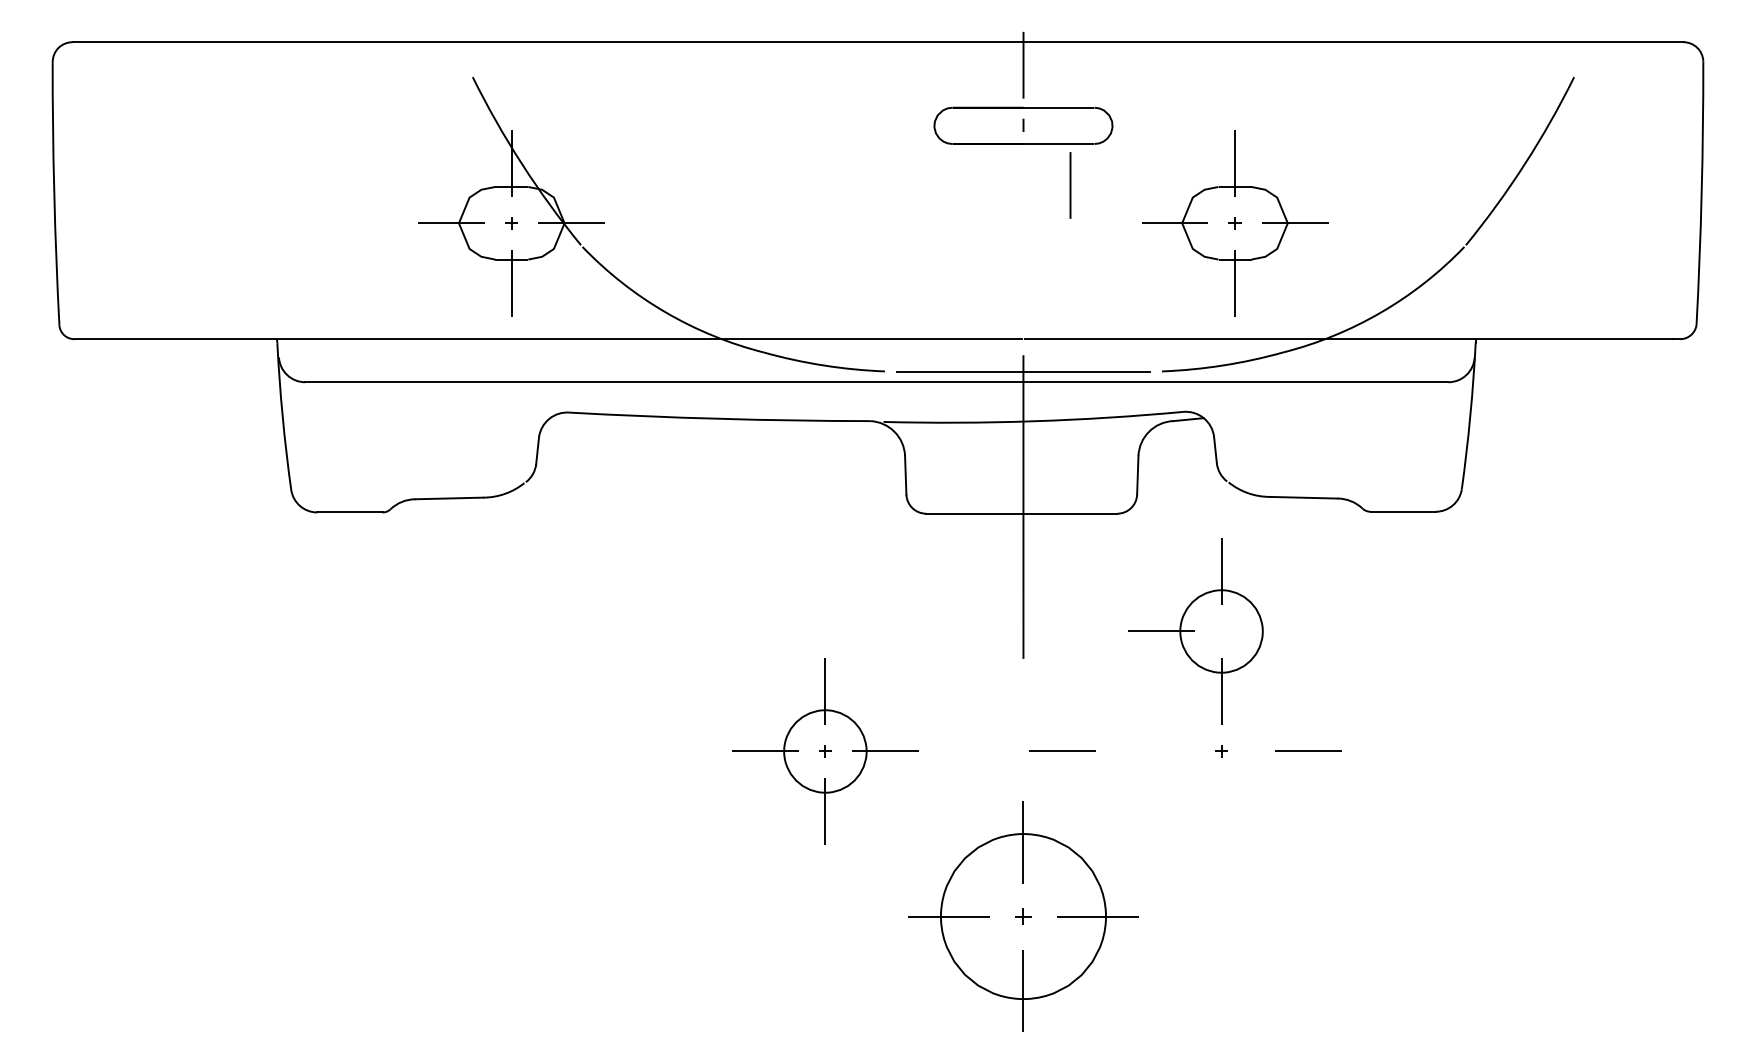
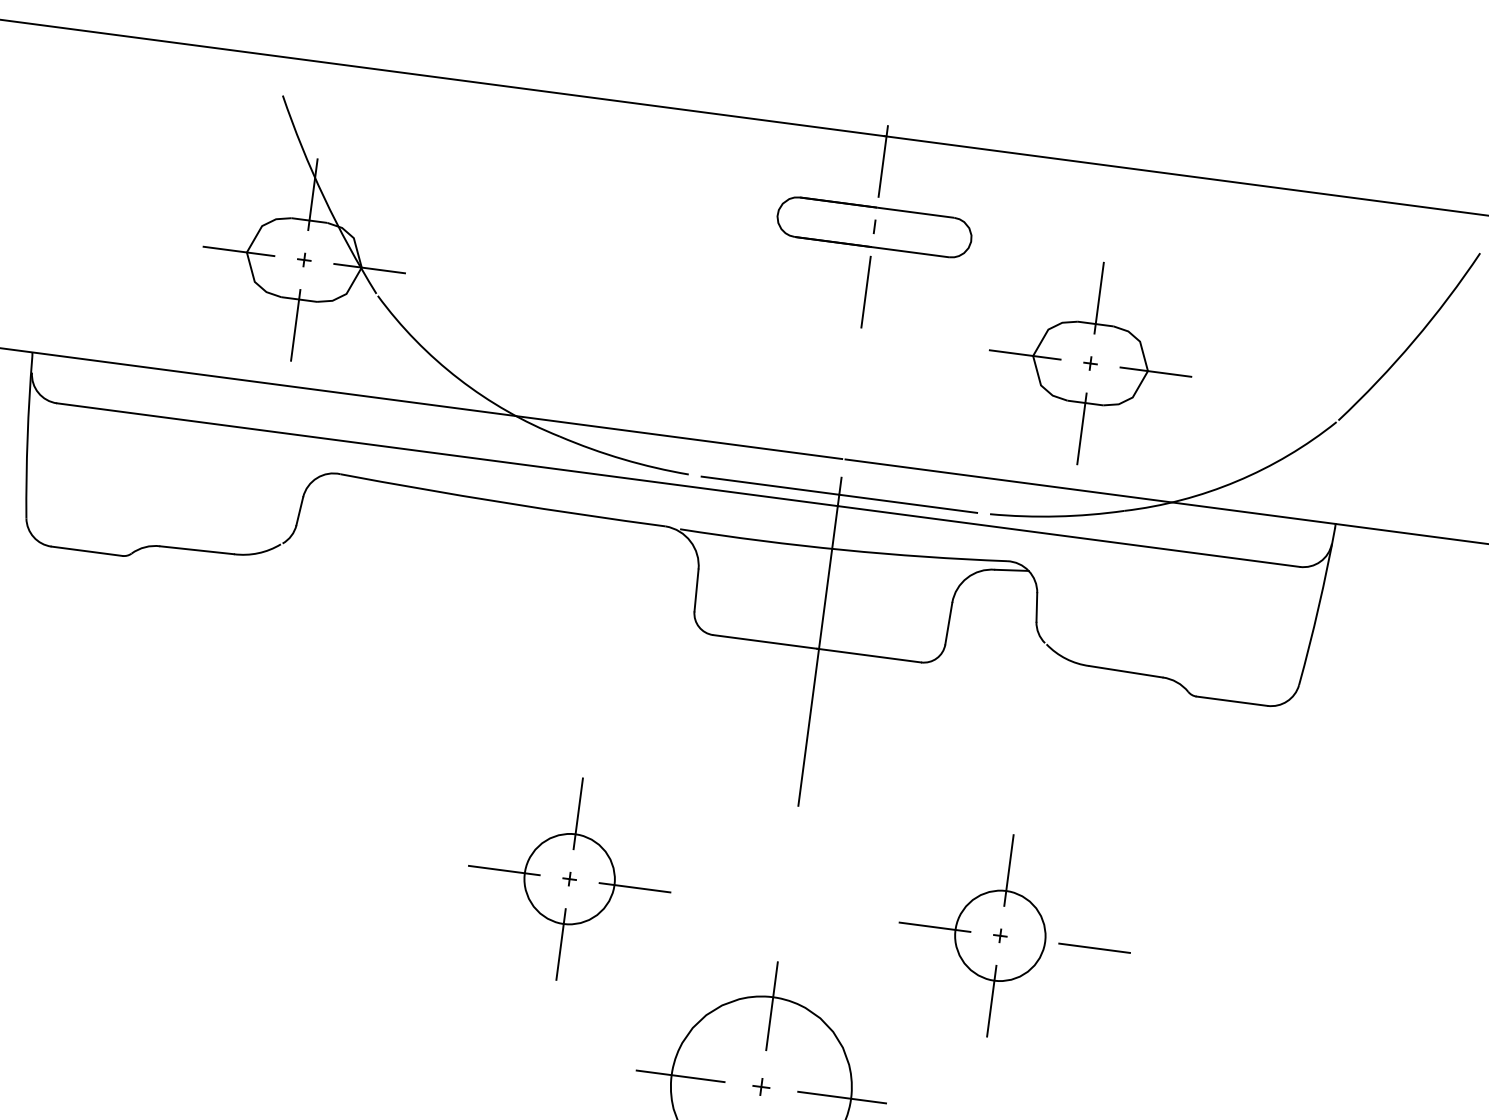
line: (1070, 185) -> (866, 292), moved
part: (1195, 631) -> (972, 932), moved
line: (1062, 750) -> (827, 912), removed

